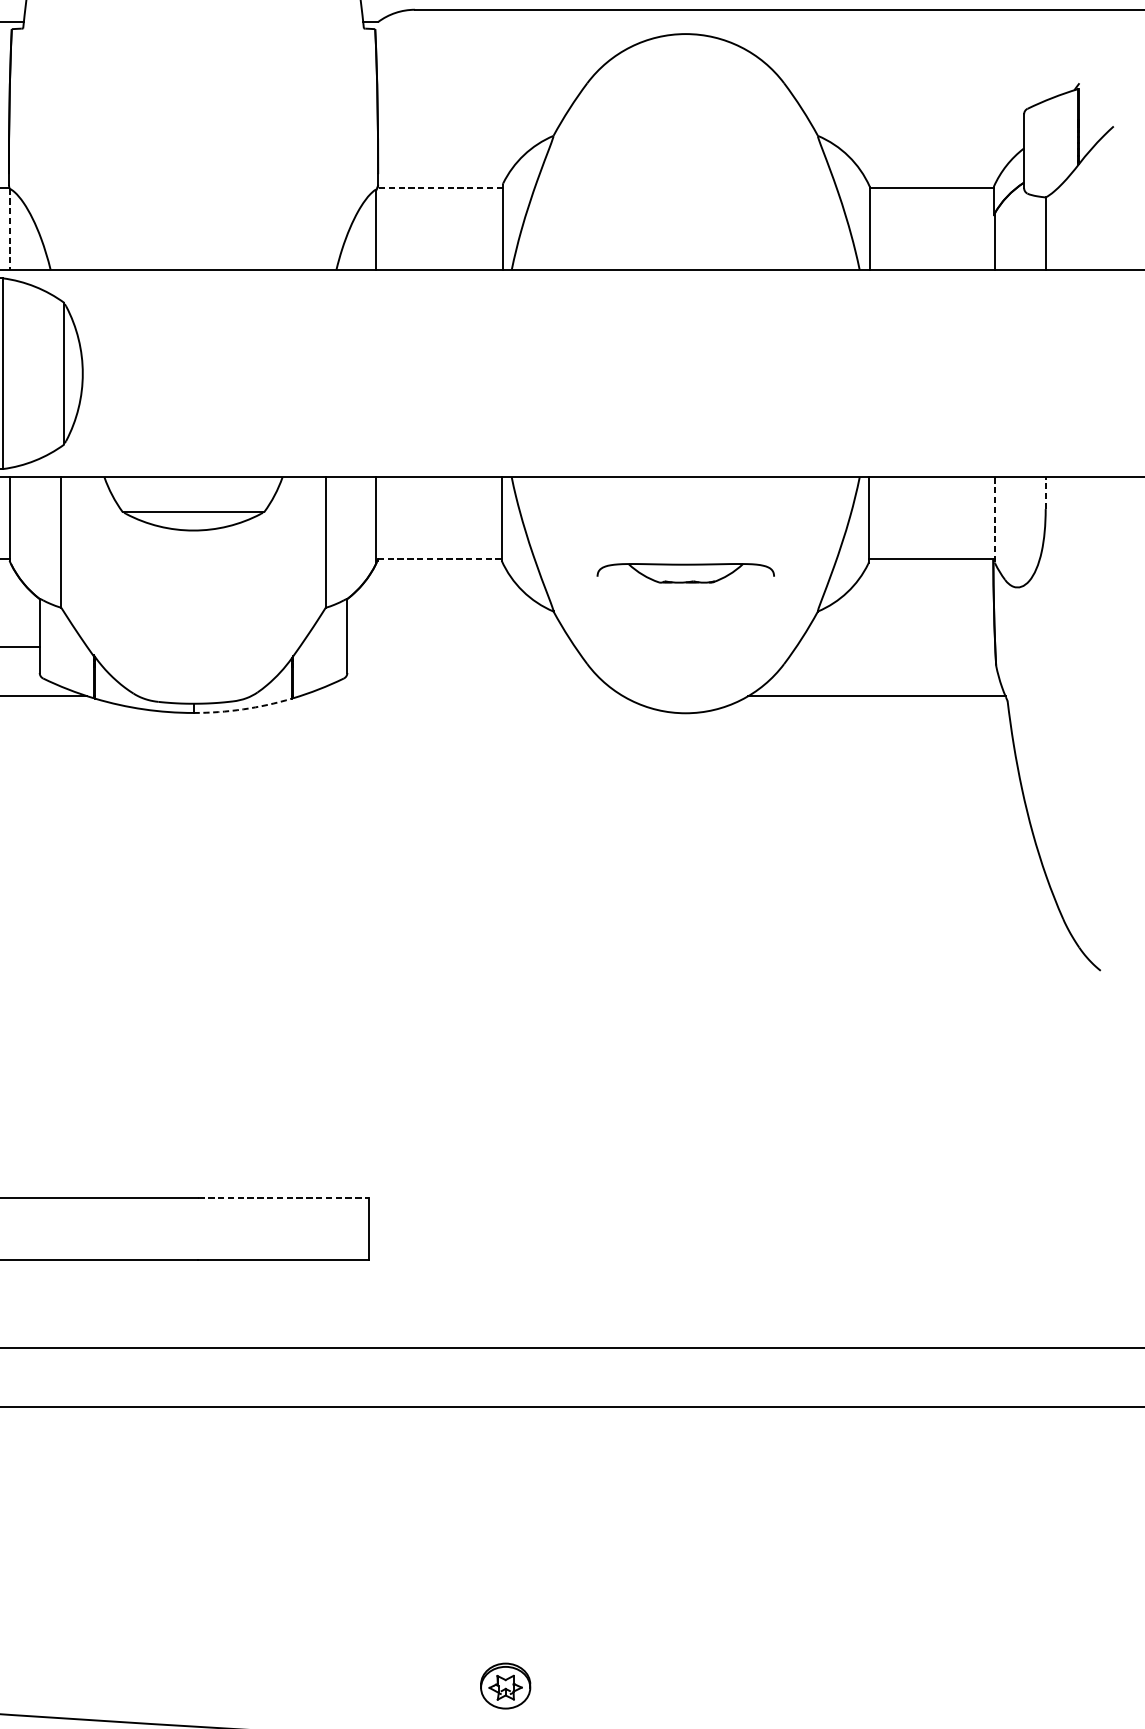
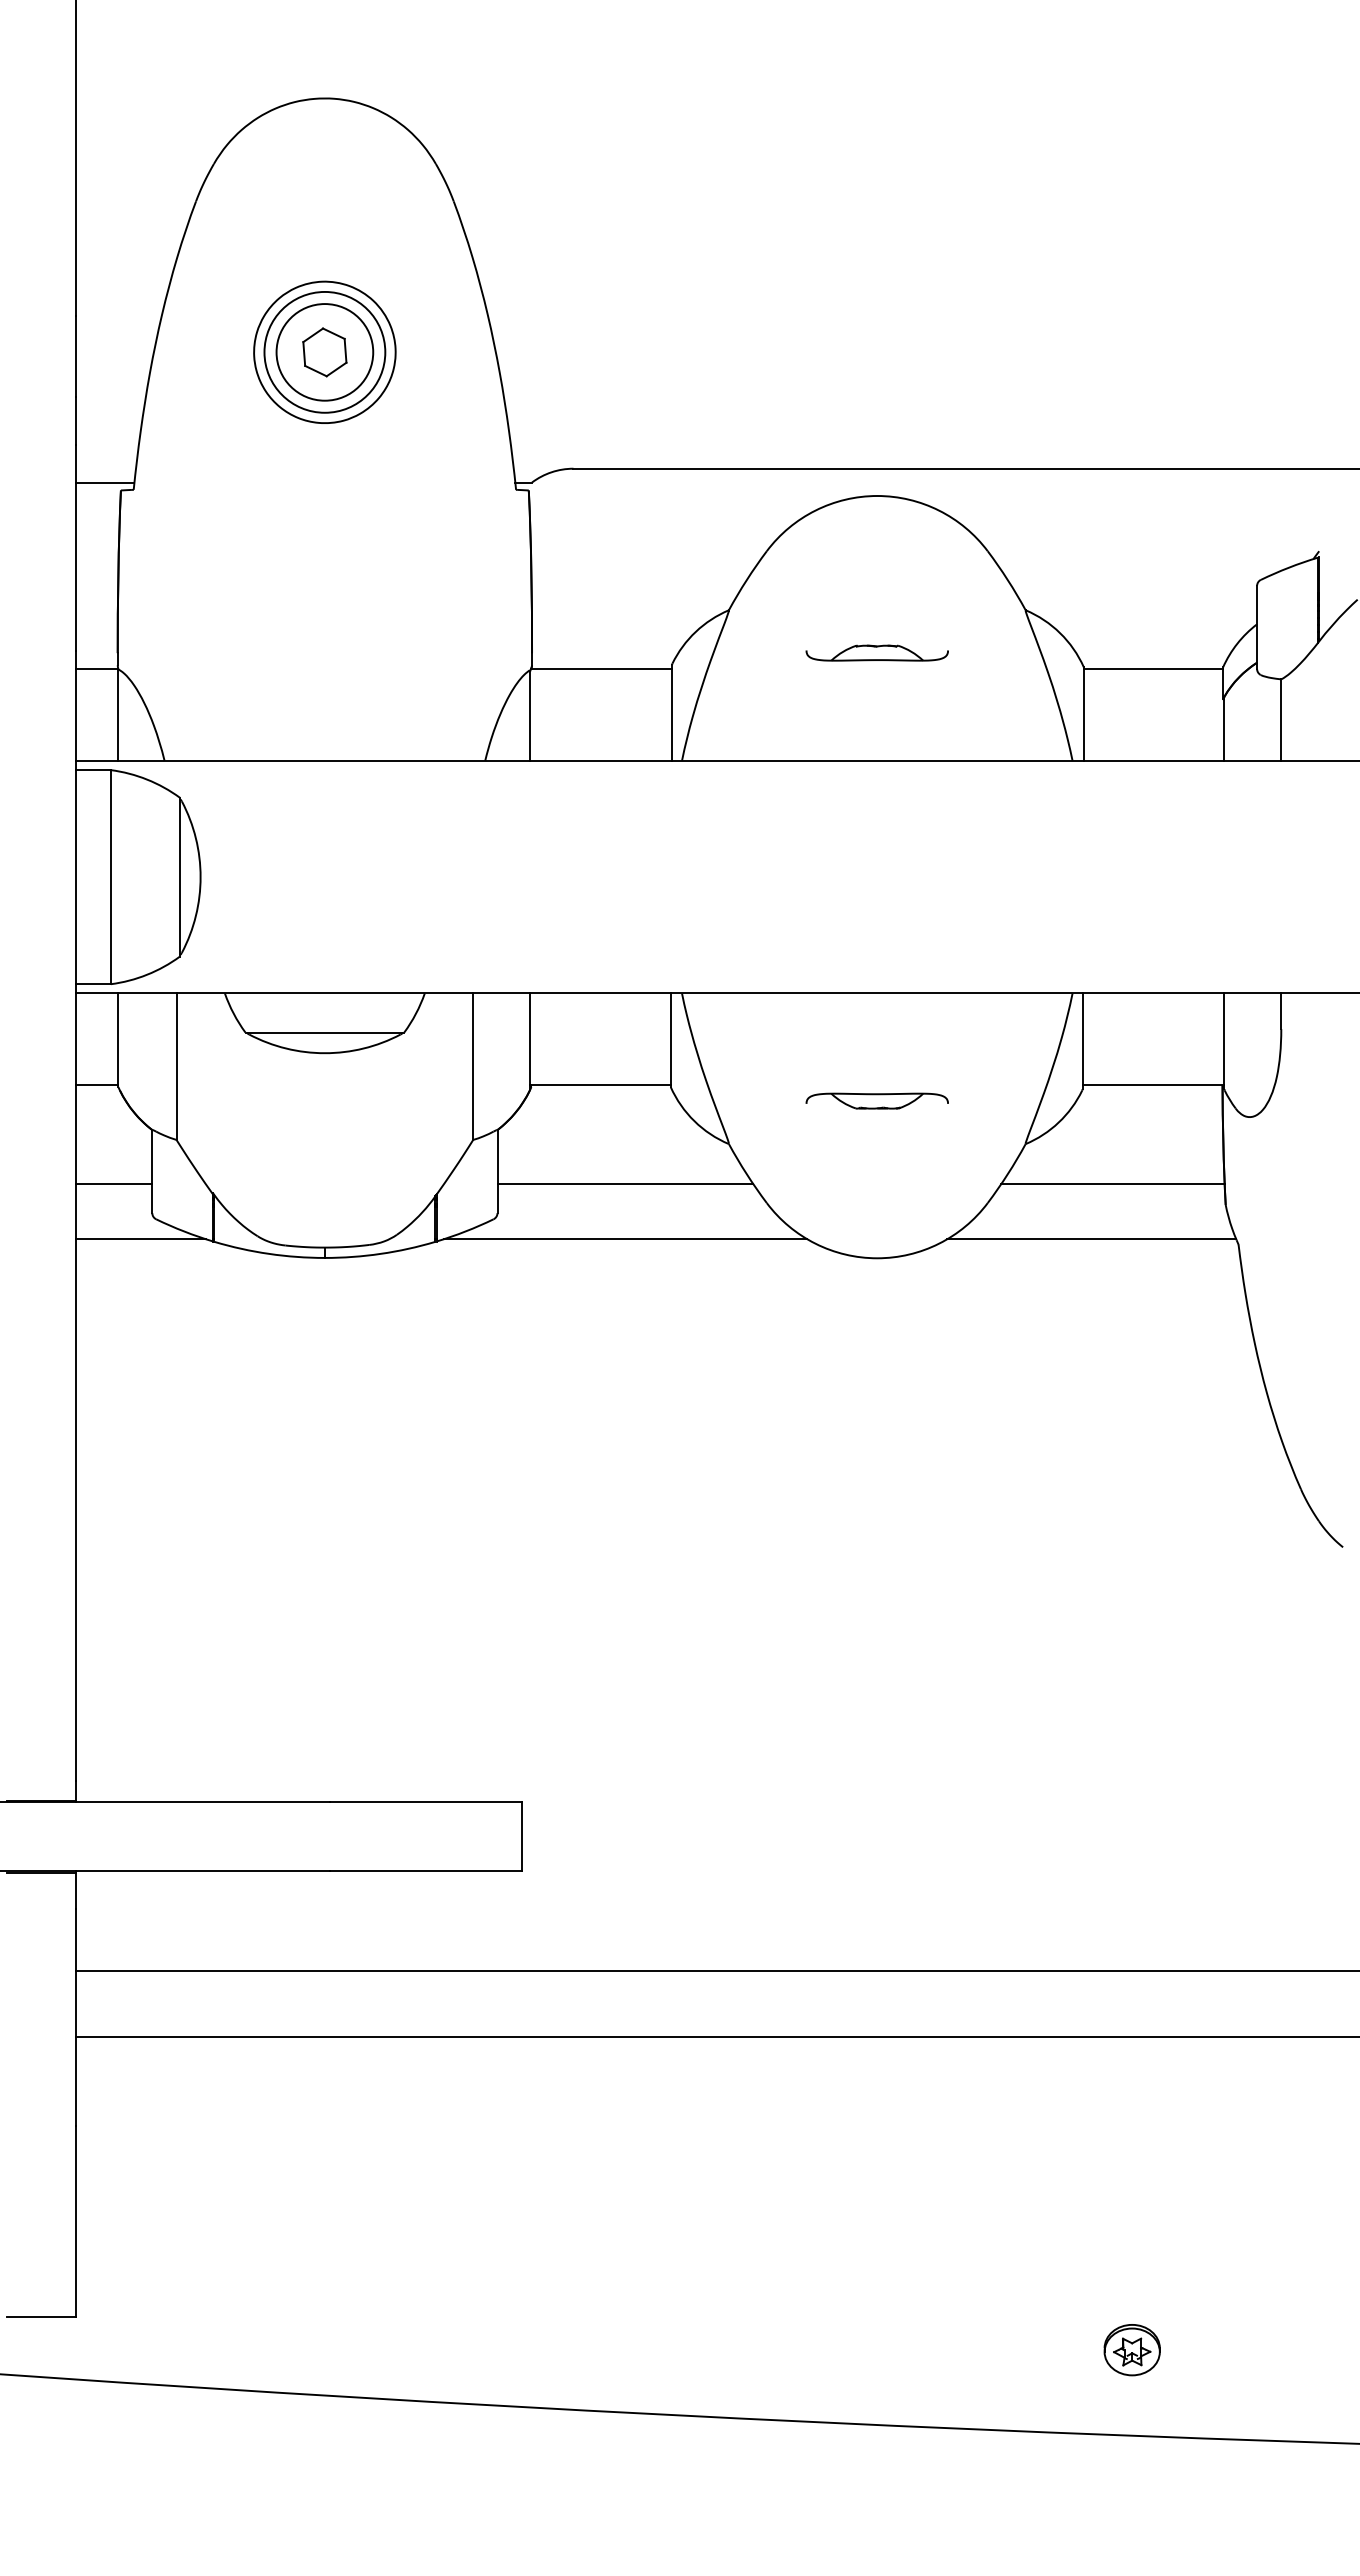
part: (685, 173) -> (876, 652), added
line: (439, 187) -> (601, 668), dashed -> solid
line: (9, 229) -> (118, 715), dashed -> solid
line: (1045, 493) -> (1281, 1011), dashed -> solid
line: (995, 520) -> (1224, 1041), dashed -> solid
line: (438, 559) -> (599, 1085), dashed -> solid
part: (685, 572) -> (876, 1100), size x0.71
line: (461, 647) -> (625, 1184), added
line: (895, 647) -> (1112, 1184), added
line: (461, 696) -> (625, 1239), added
arc: (243, 709) -> (380, 1253), dashed -> solid
line: (284, 1198) -> (426, 1802), dashed -> solid
part: (505, 1686) -> (1131, 2350), moved

